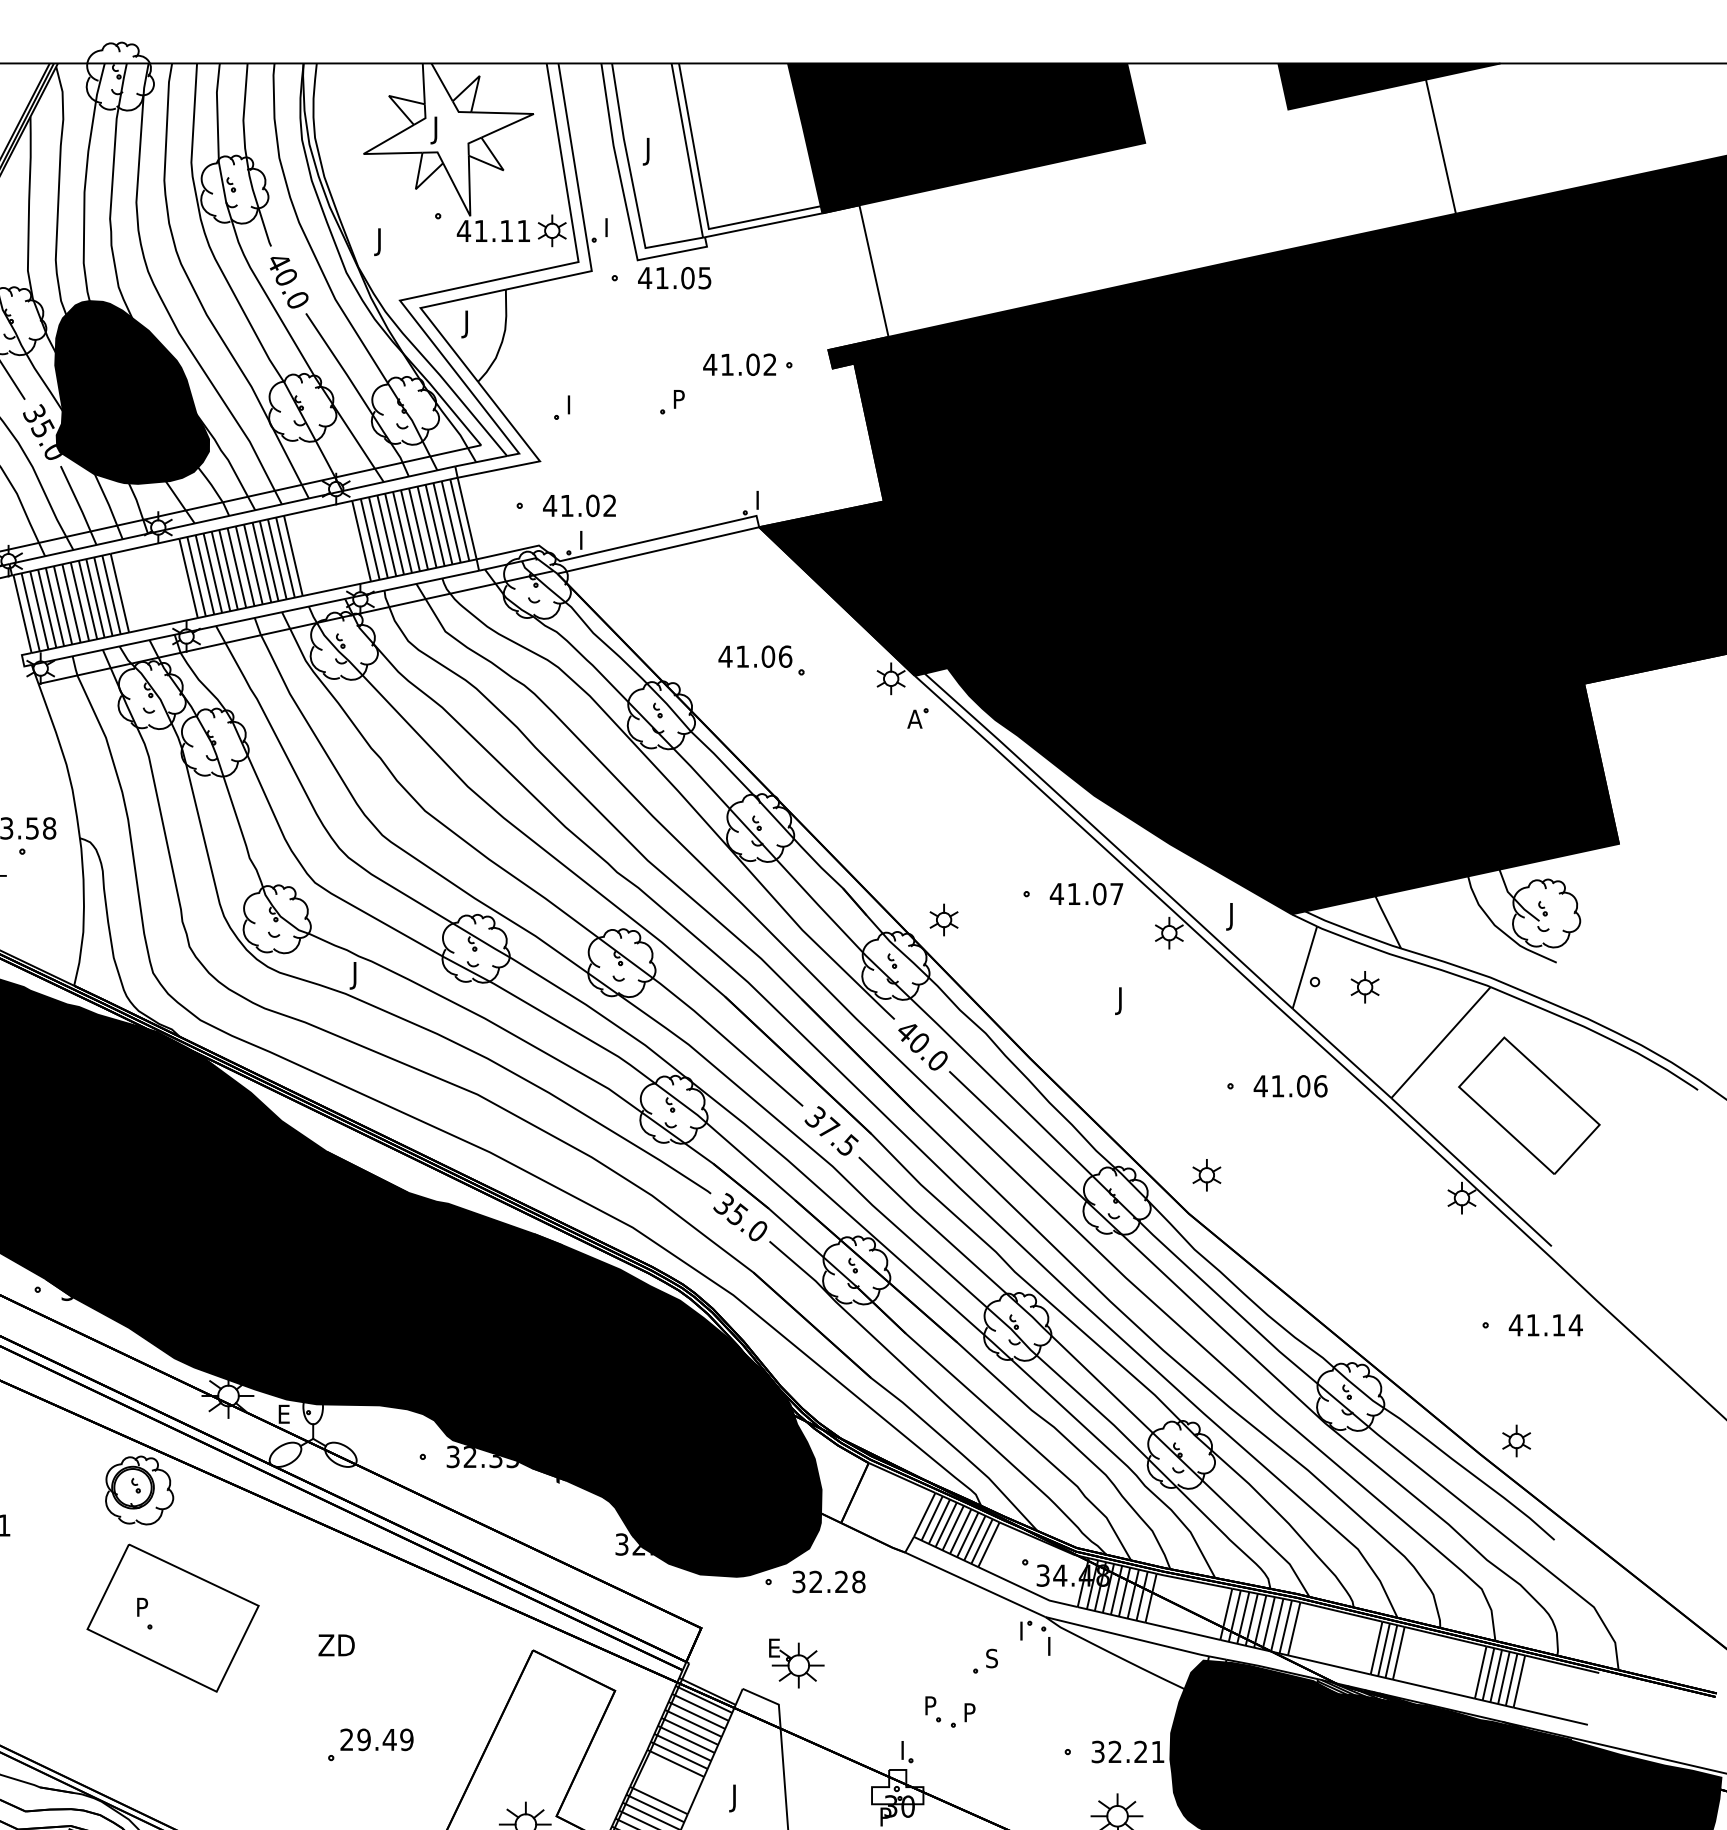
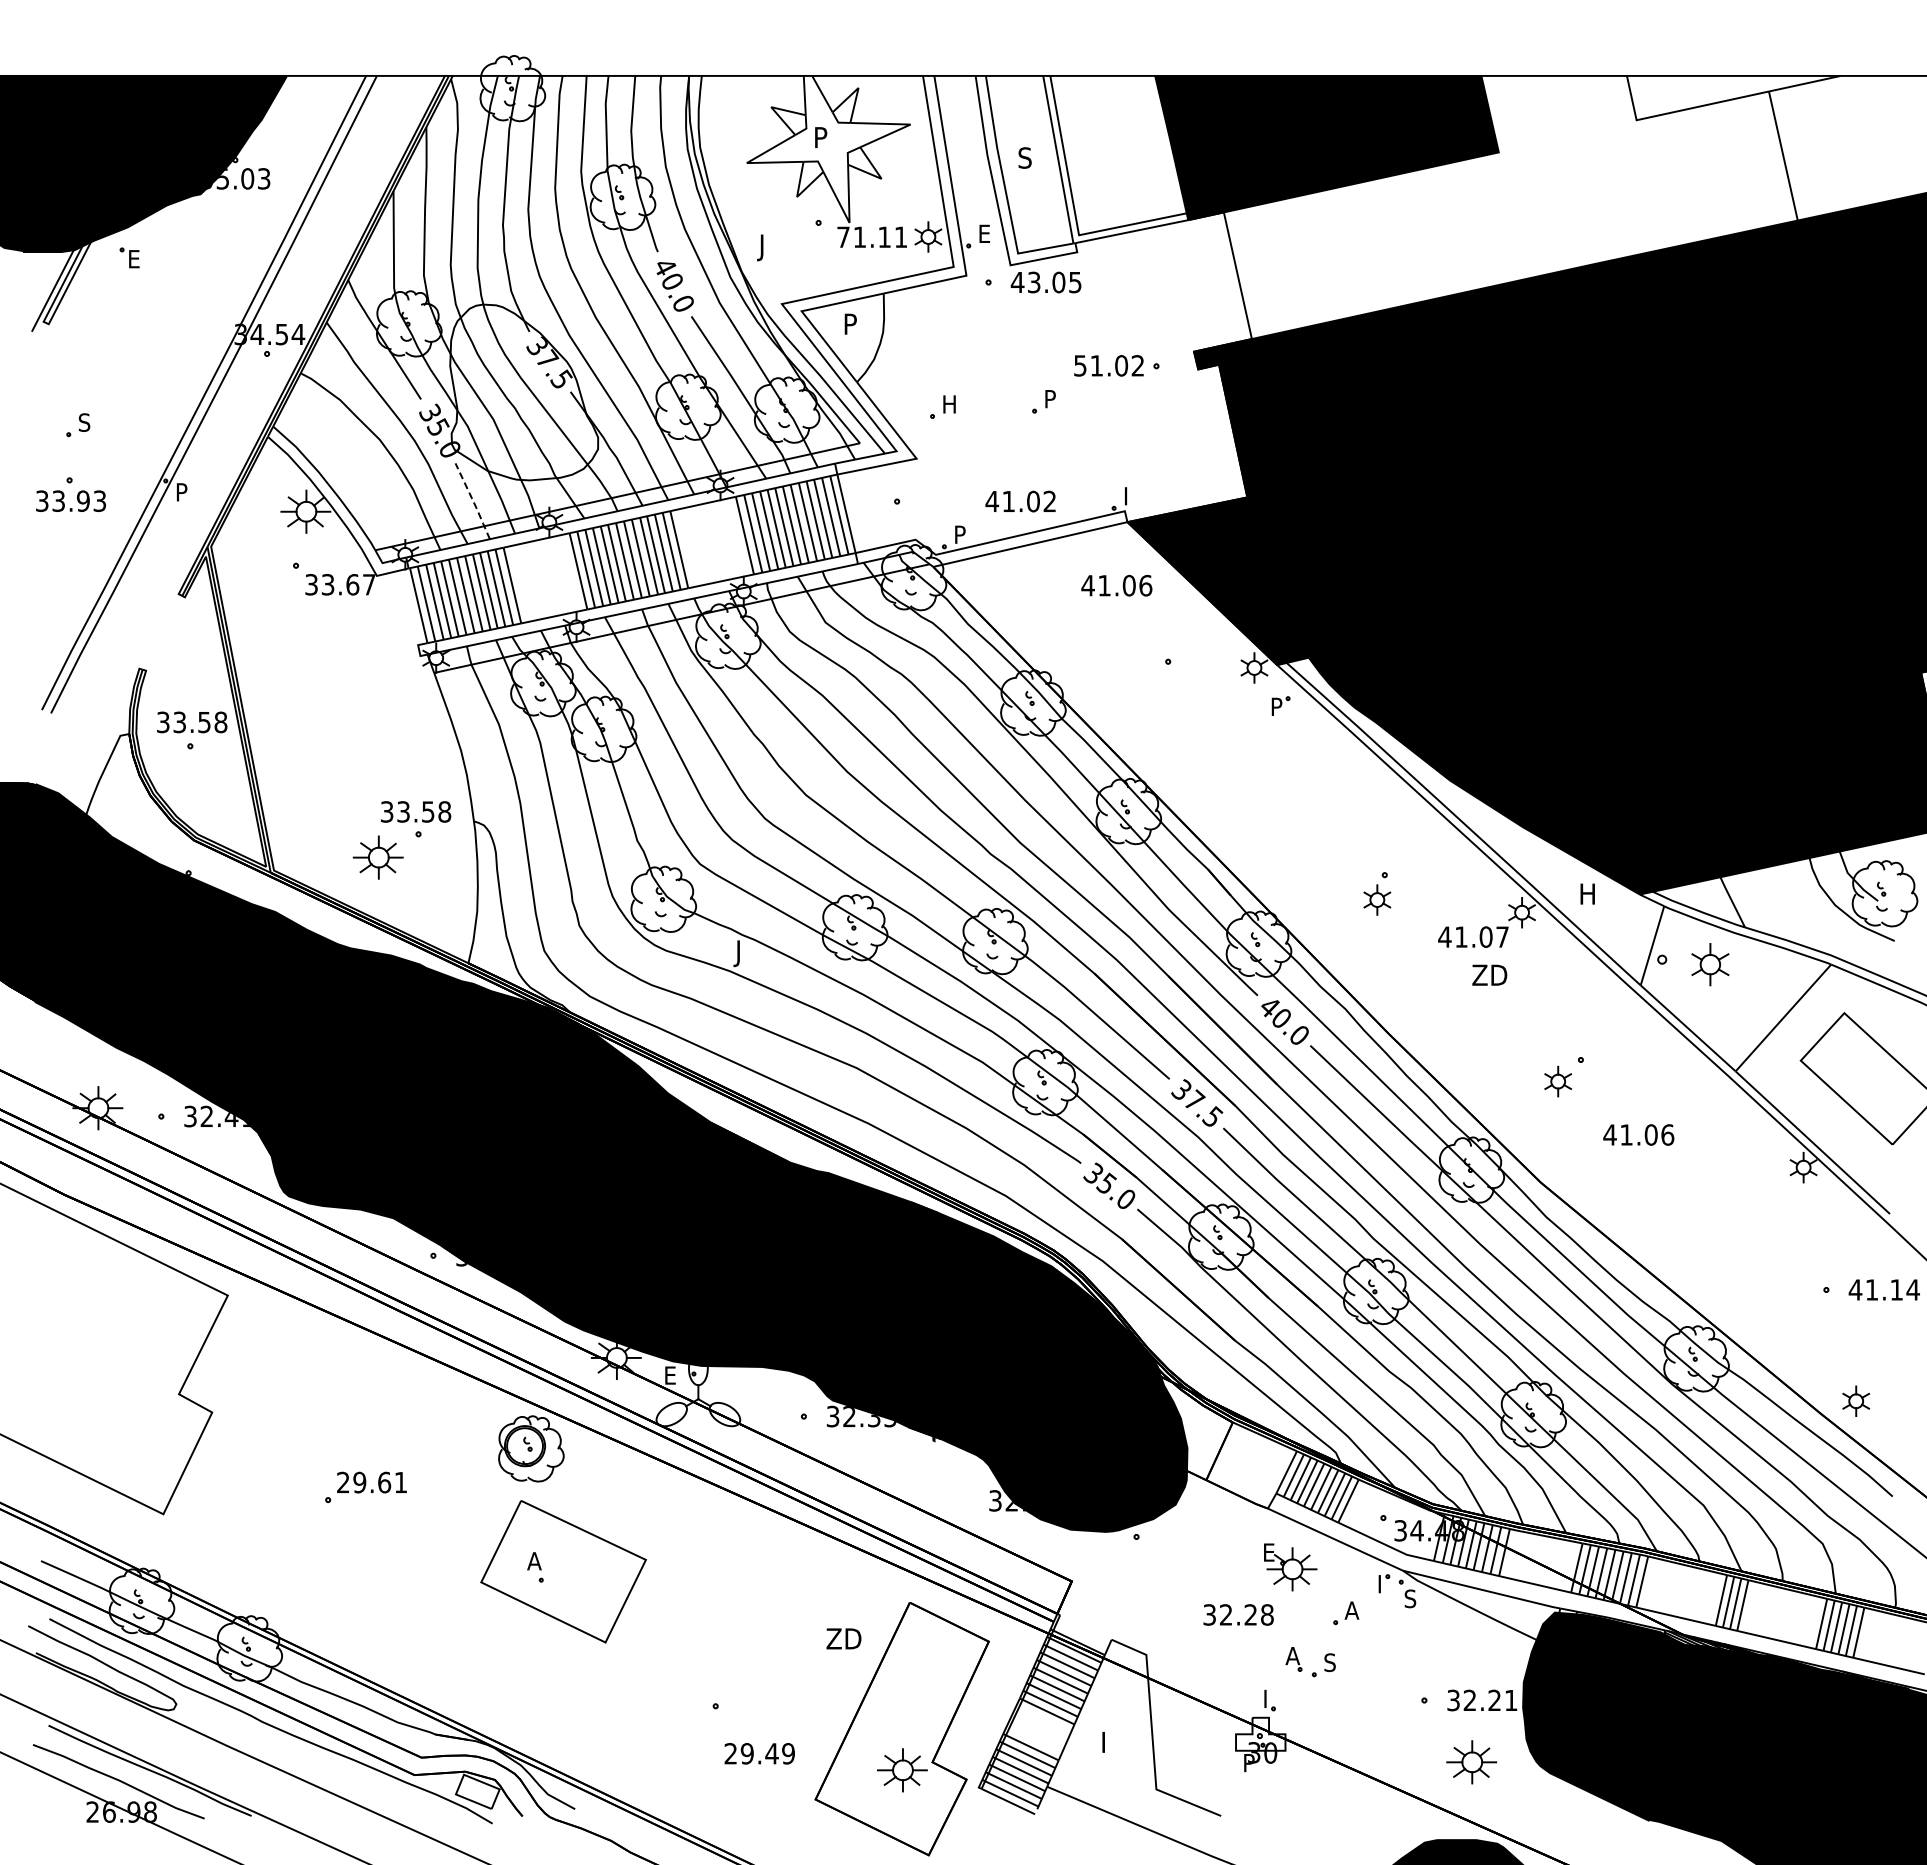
fill: (1389, 85) -> (1733, 97), removed
text: (439, 130) -> (819, 140), J -> P
text: (651, 151) -> (1023, 160), J -> S
text: (611, 227) -> (985, 233), I -> E
text: (464, 230) -> (843, 236), 41.11 -> 71.11
text: (662, 278) -> (1034, 282), 41.05 -> 43.05
text: (469, 323) -> (848, 326), J -> P
text: (710, 364) -> (1080, 365), 41.02 -> 51.02
fill: (132, 392) -> (524, 392), removed
text: (575, 404) -> (950, 404), I -> H
line: (79, 505) -> (473, 501), solid -> dashed
text: (579, 505) -> (1020, 501), moved
text: (586, 535) -> (961, 530), I -> P
text: (755, 656) -> (1116, 585), moved
text: (915, 718) -> (1277, 706), A -> P
text: (1086, 893) -> (1473, 936), moved
text: (1235, 916) -> (1585, 896), J -> H
part: (944, 919) -> (1377, 899), moved
part: (1365, 987) -> (1710, 964), size x1.4
text: (1134, 1000) -> (1488, 977), J -> ZD
text: (1290, 1085) -> (1638, 1134), moved
part: (1207, 1175) -> (1558, 1081), moved
text: (828, 1581) -> (1238, 1614), moved
text: (142, 1607) -> (534, 1561), P -> A
text: (336, 1644) -> (843, 1638), moved
text: (1053, 1645) -> (1410, 1598), I -> S
text: (992, 1658) -> (1351, 1610), S -> A
part: (796, 1663) -> (1290, 1567), moved
text: (930, 1706) -> (1292, 1656), P -> A
text: (969, 1712) -> (1329, 1662), P -> S
text: (376, 1739) -> (759, 1753), moved
text: (732, 1809) -> (1101, 1755), J -> I

